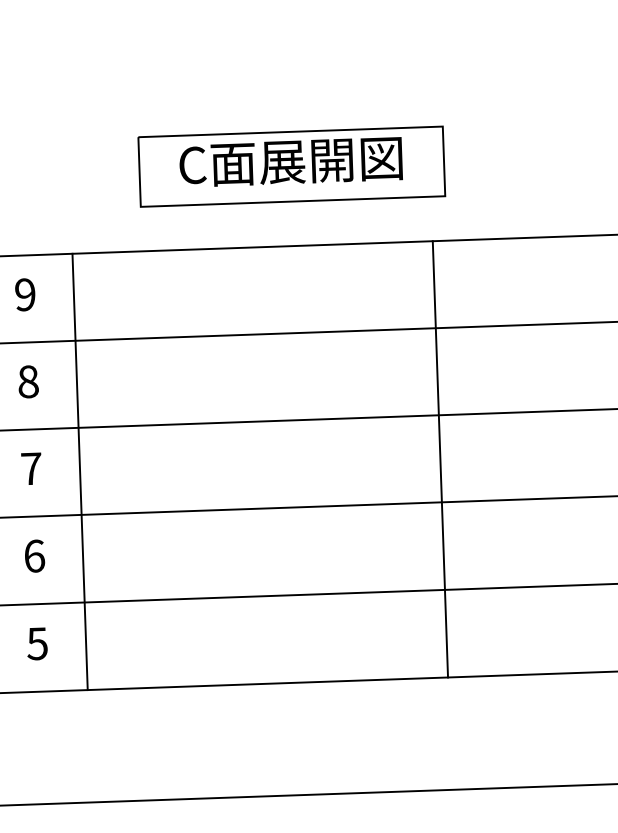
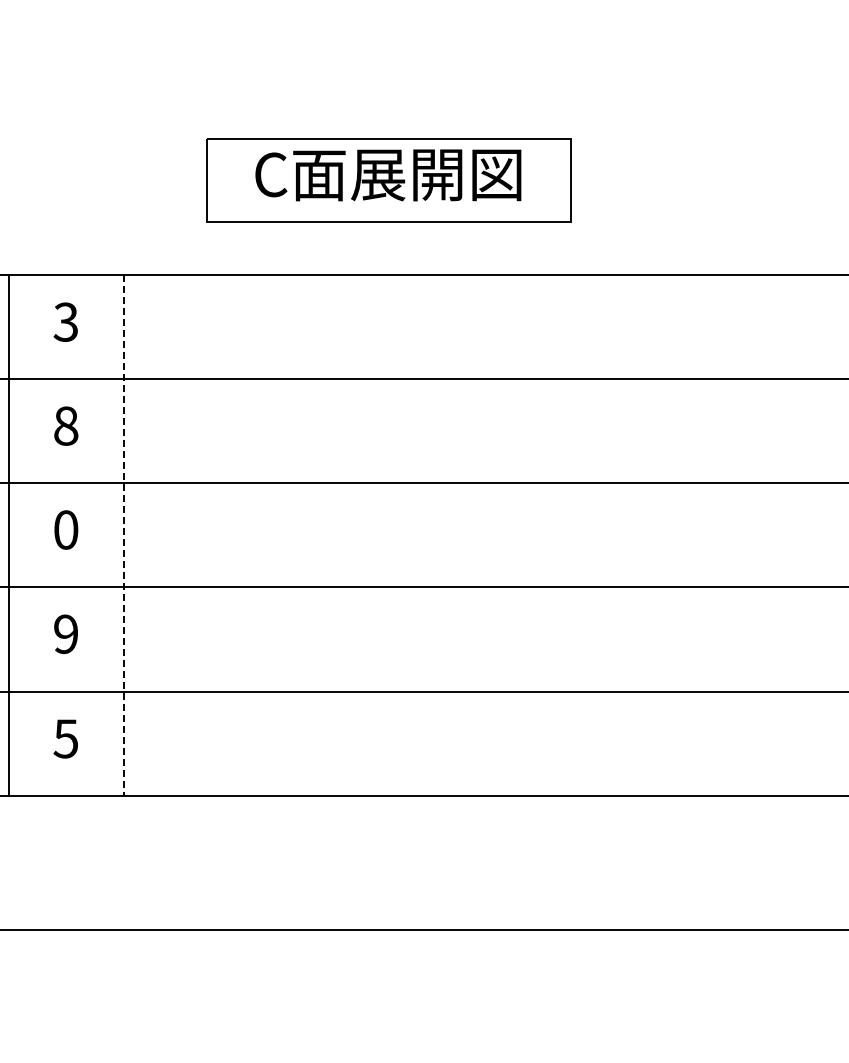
text: (24, 294) -> (65, 321), 9 -> 3
line: (440, 459) -> (554, 535), removed
text: (31, 468) -> (66, 529), 7 -> 0
line: (80, 472) -> (124, 536), solid -> dashed
text: (34, 556) -> (66, 634), 6 -> 9

